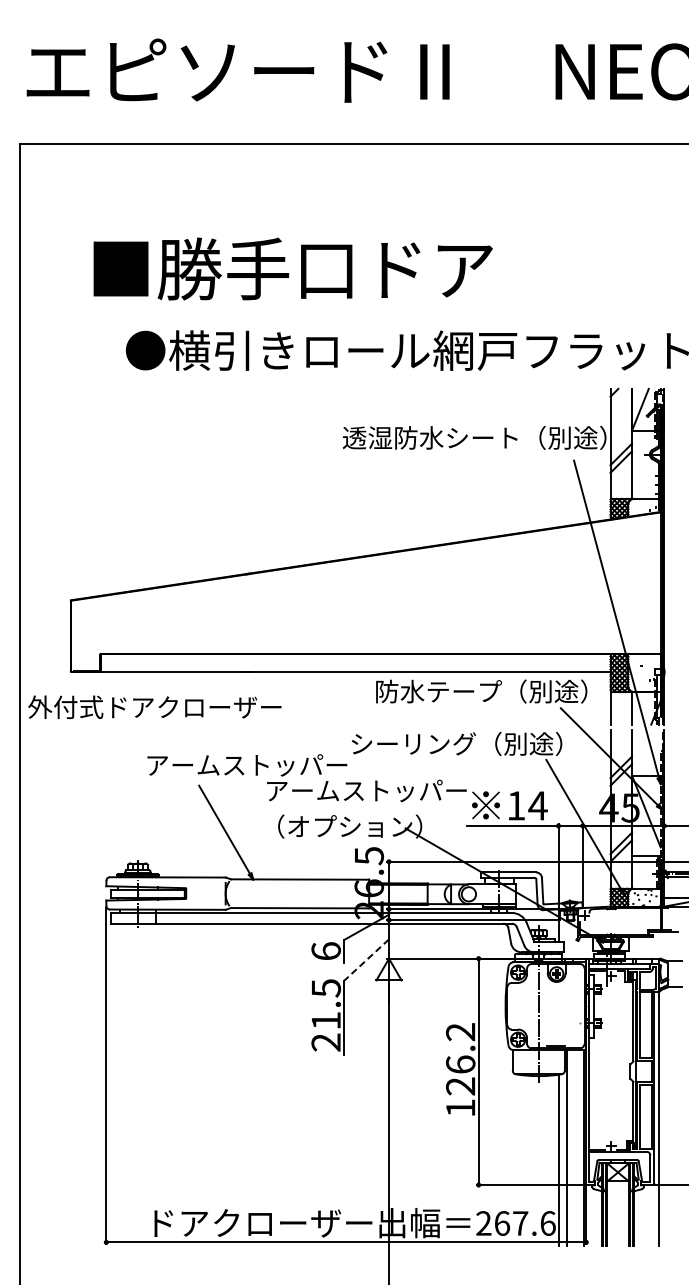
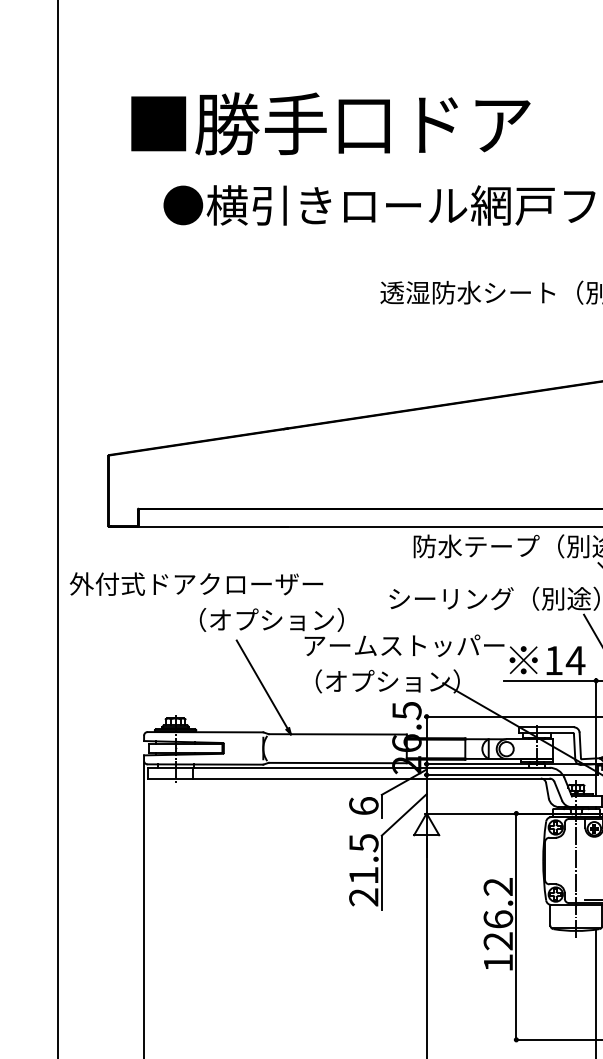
text: (154, 706) -> (196, 583), moved
text: (247, 765) -> (285, 620), アームストッパー -> （オプション）
line: (366, 960) -> (404, 815), dashed -> solid

